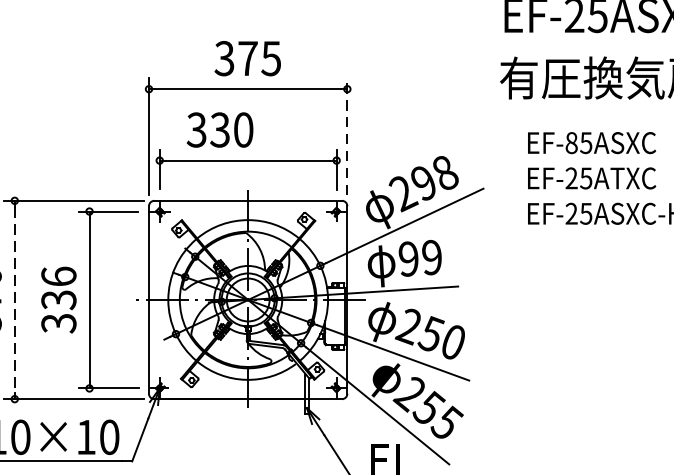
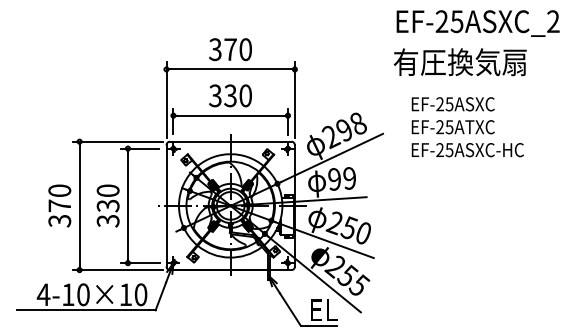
text: (271, 58) -> (245, 49), 375 -> 370
text: (220, 129) -> (230, 95), moved
line: (346, 137) -> (294, 100), dashed -> solid
text: (572, 143) -> (440, 104), EF-85ASXC -> EF-25ASXC
text: (57, 276) -> (107, 190), 336 -> 330
line: (14, 300) -> (79, 206), dashed -> solid

